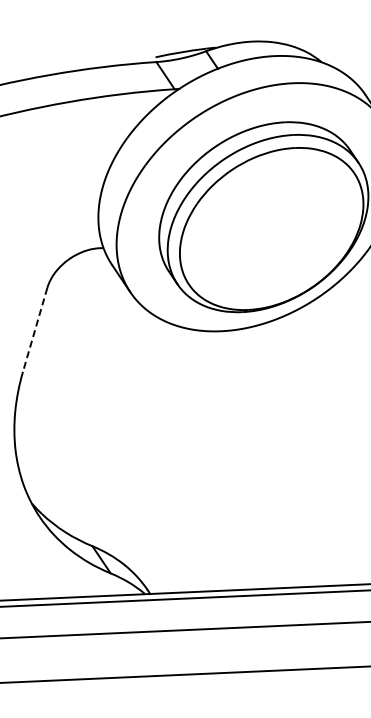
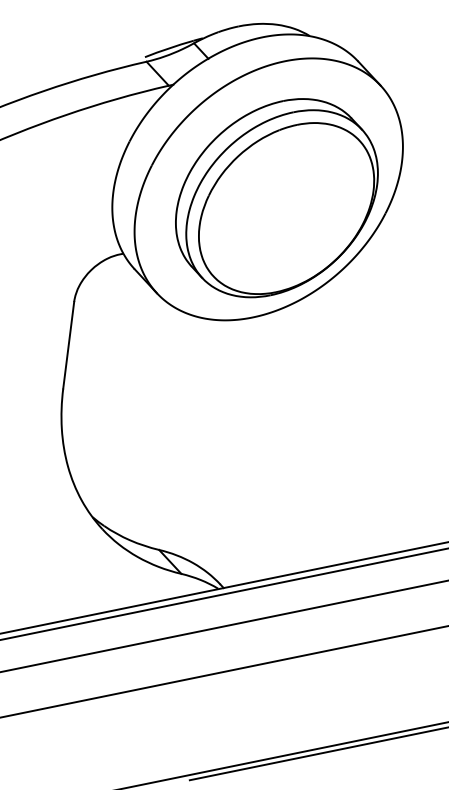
line: (34, 330) -> (68, 345), dashed -> solid

